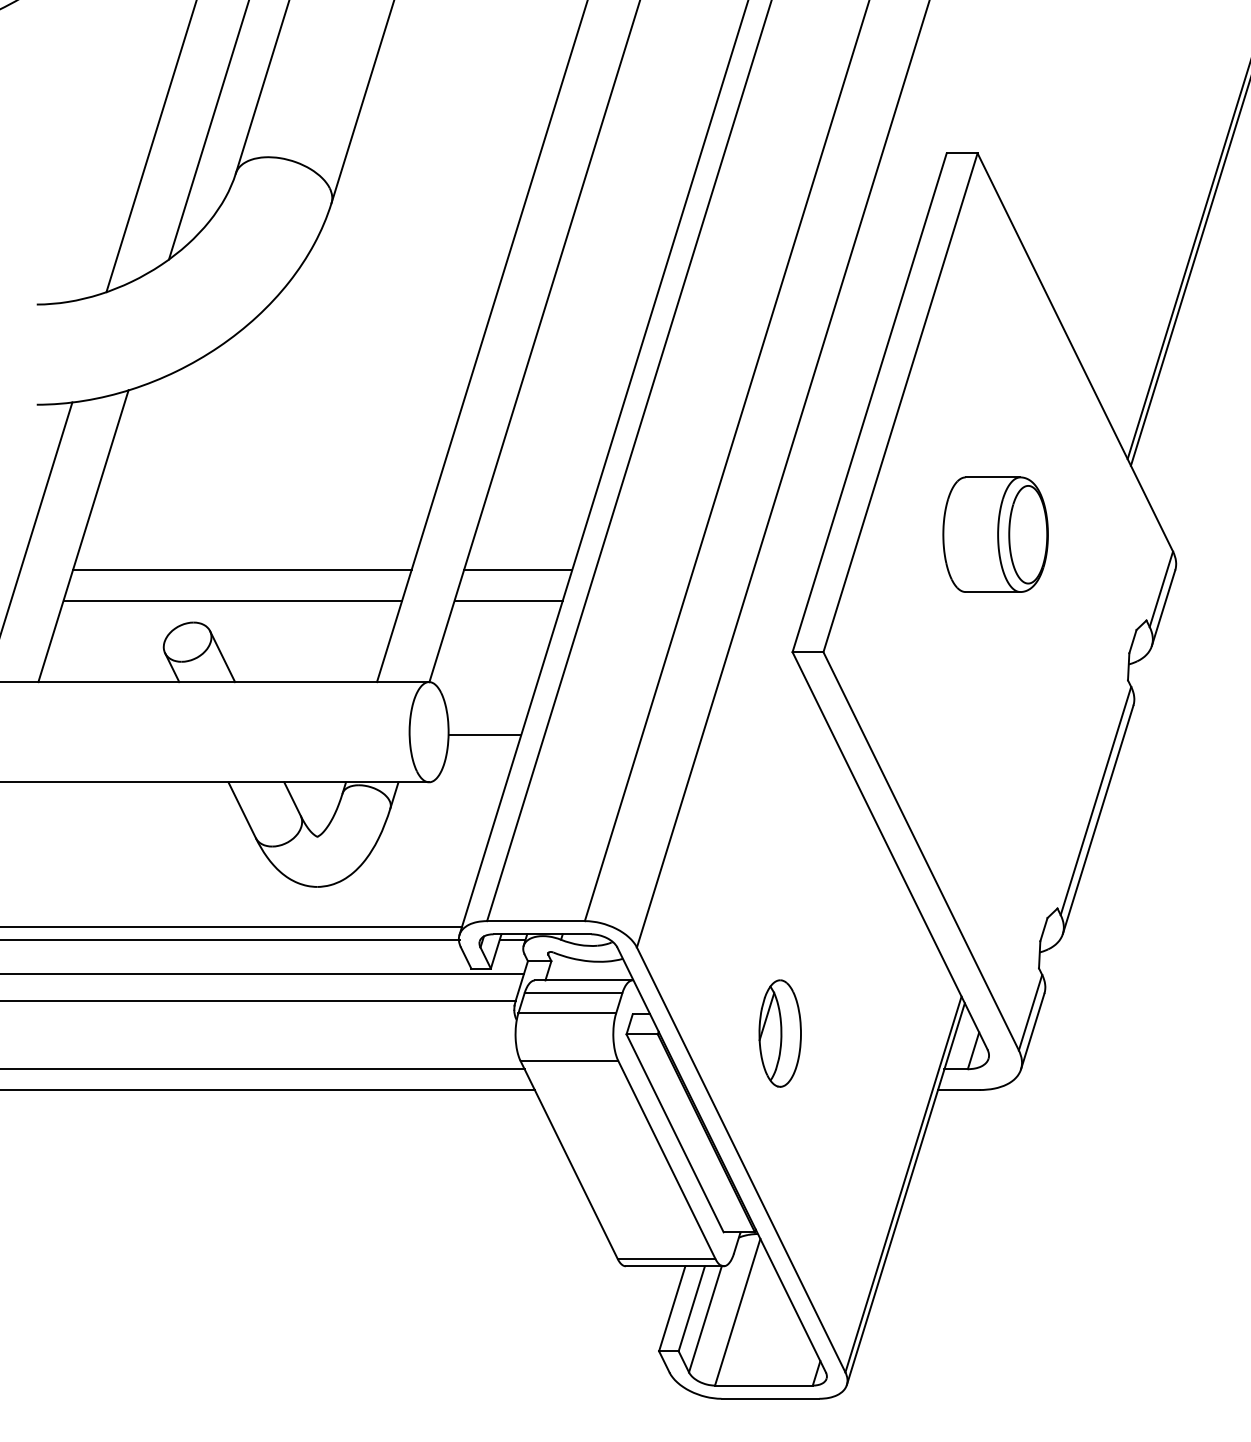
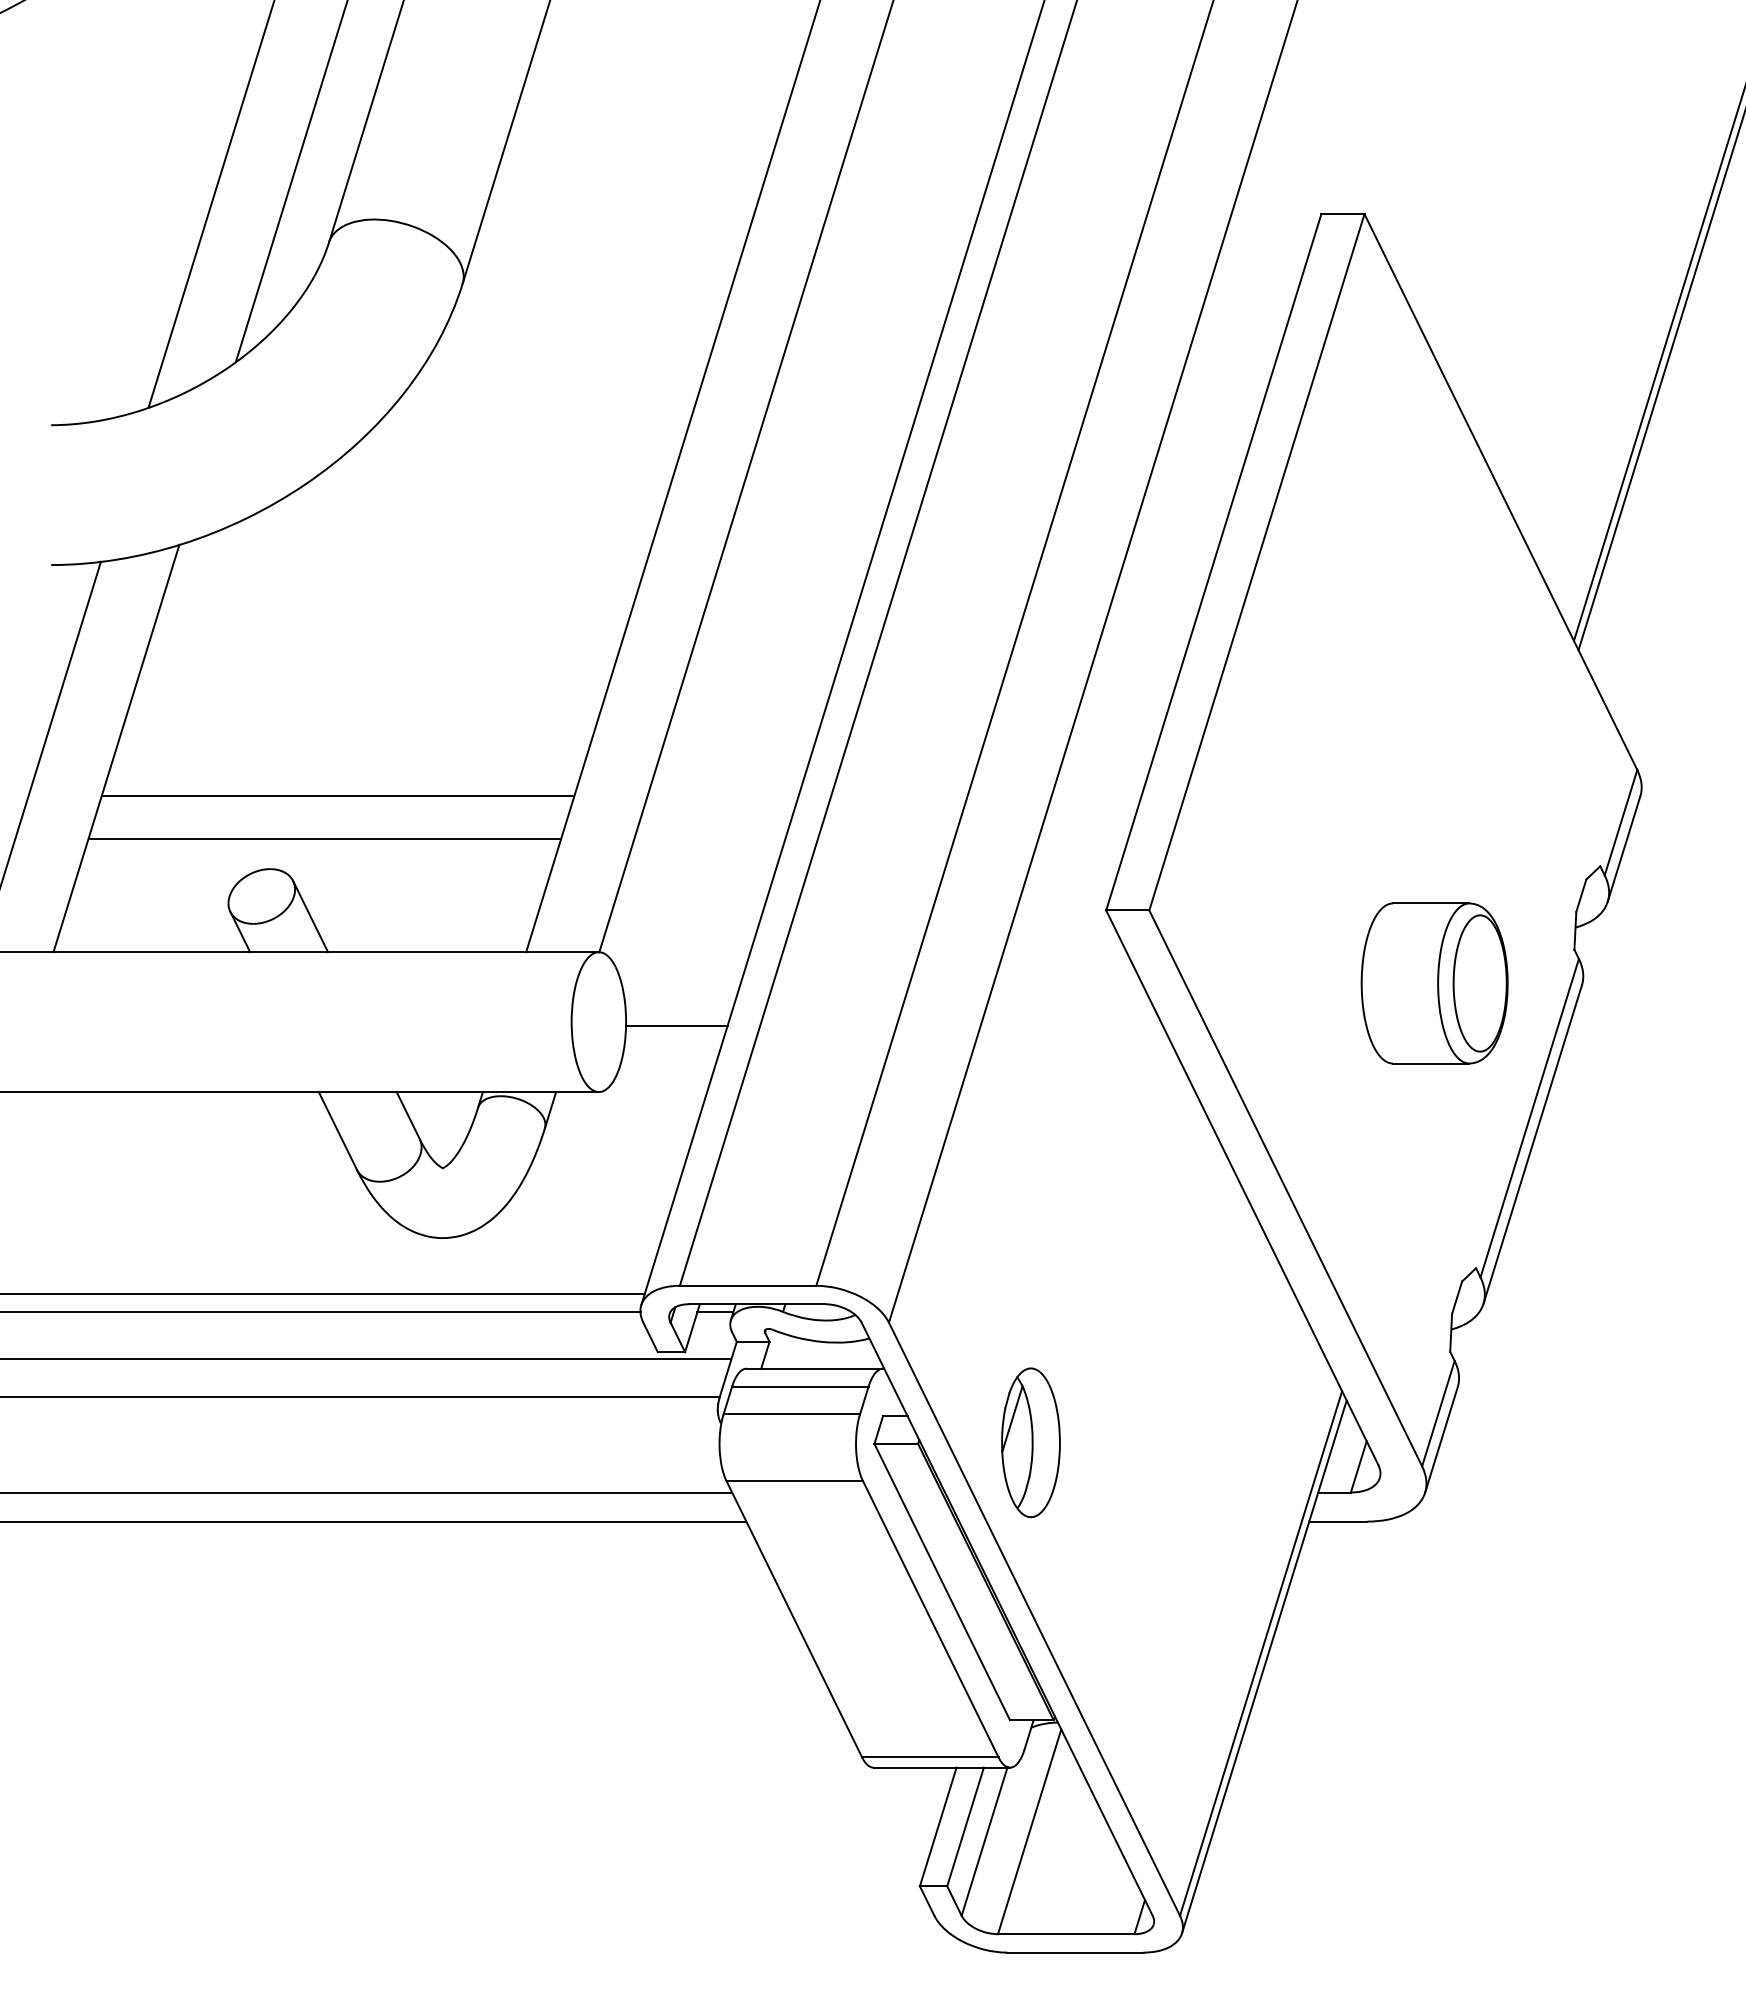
part: (995, 534) -> (1434, 983), moved
line: (517, 570) -> (722, 796), removed
line: (508, 600) -> (709, 838), removed
part: (779, 1033) -> (1030, 1442), moved

